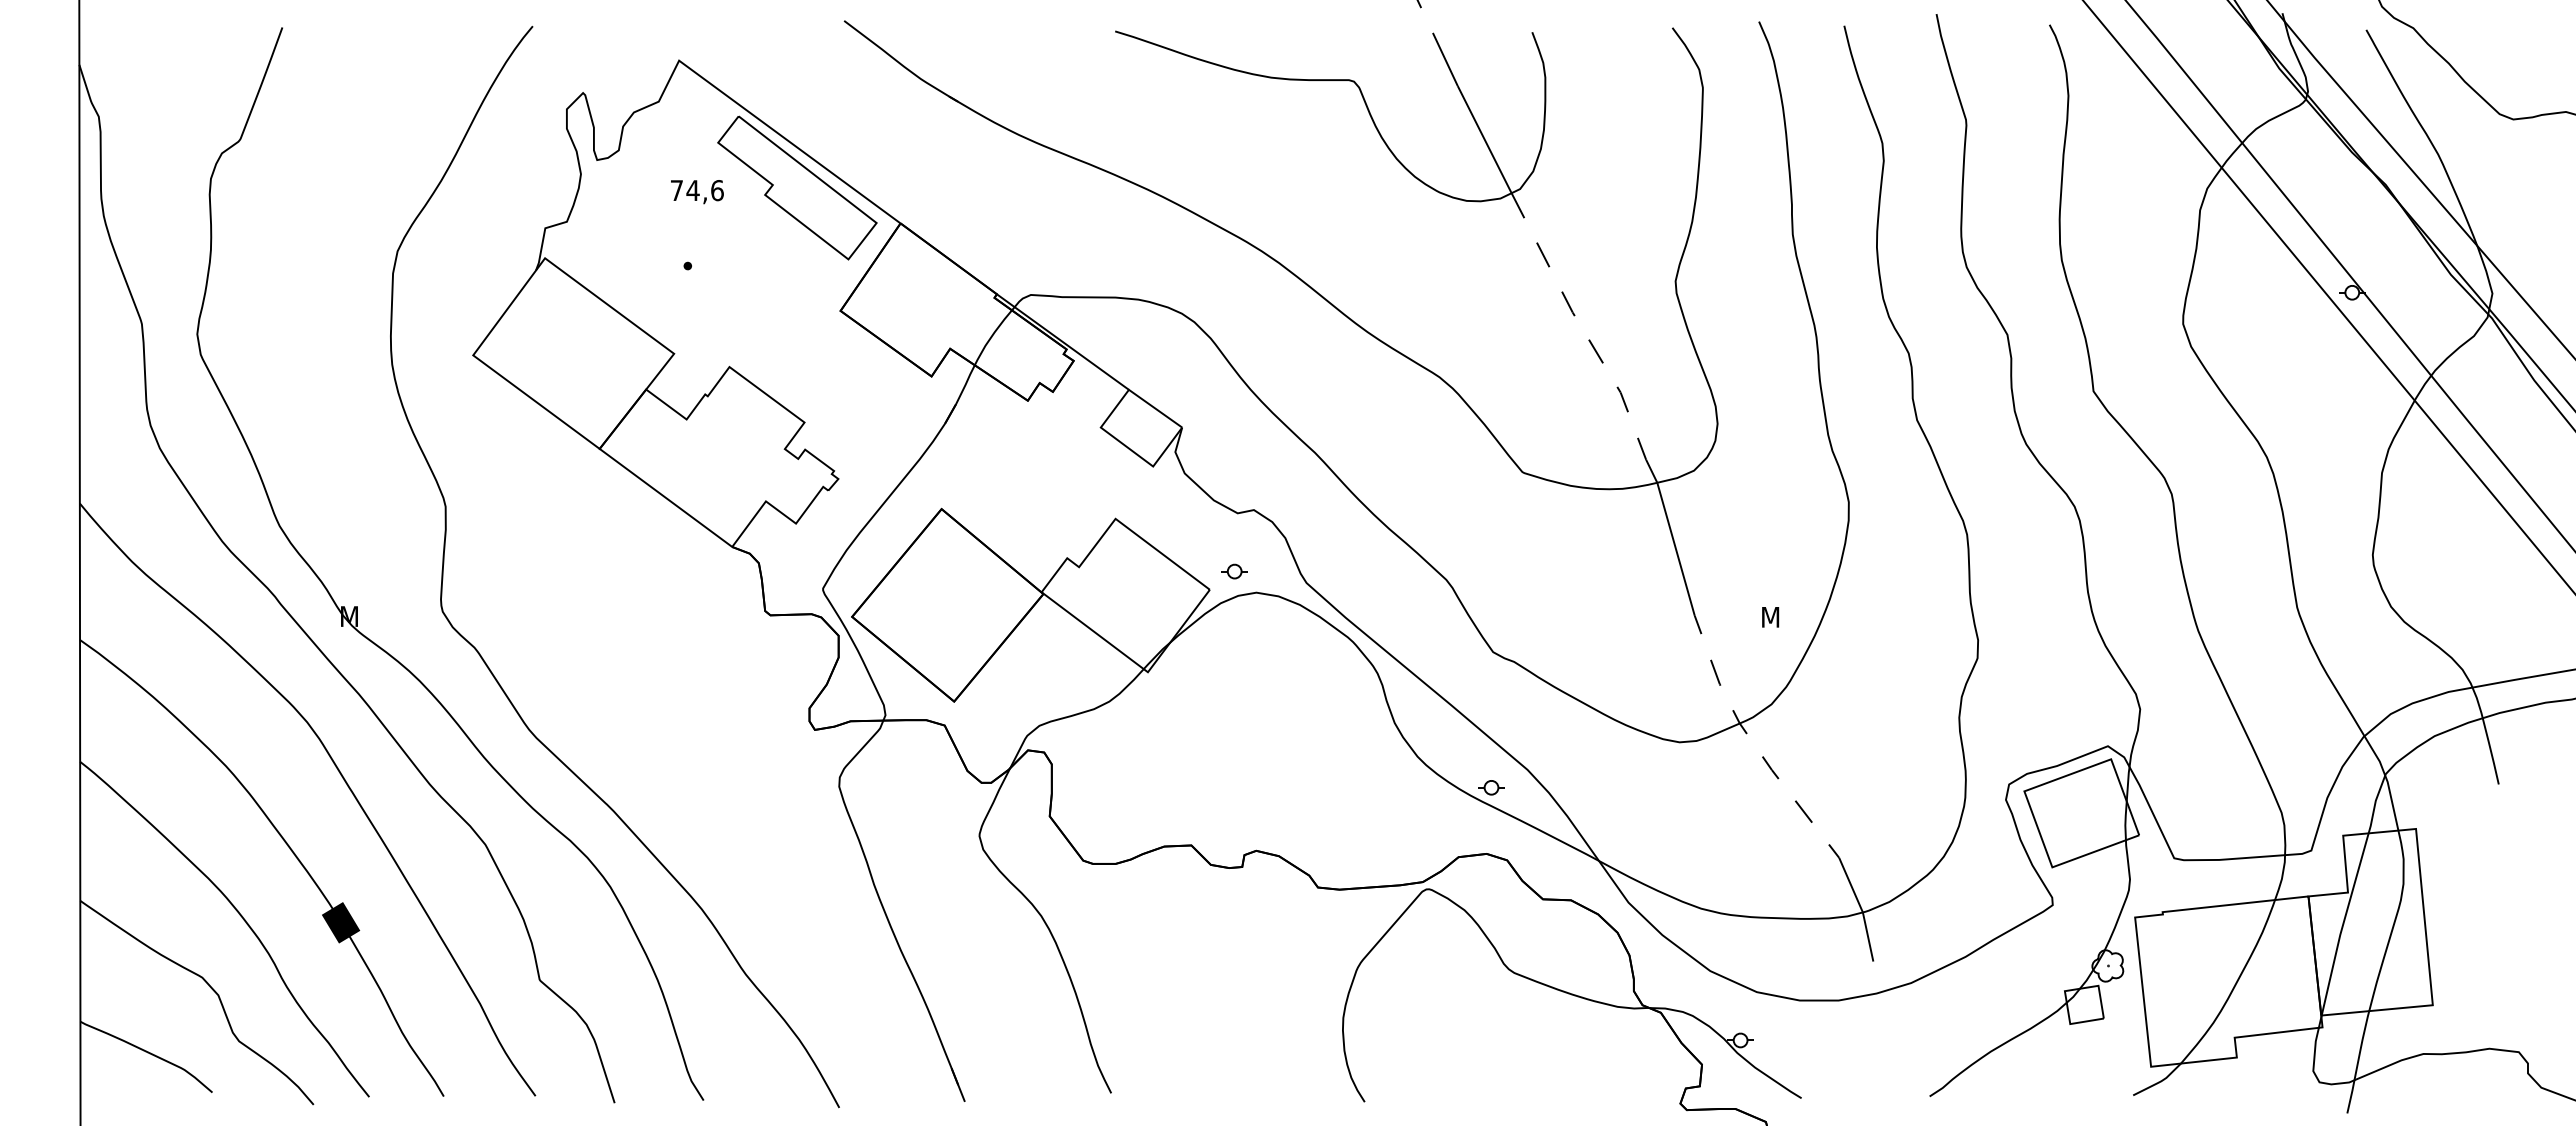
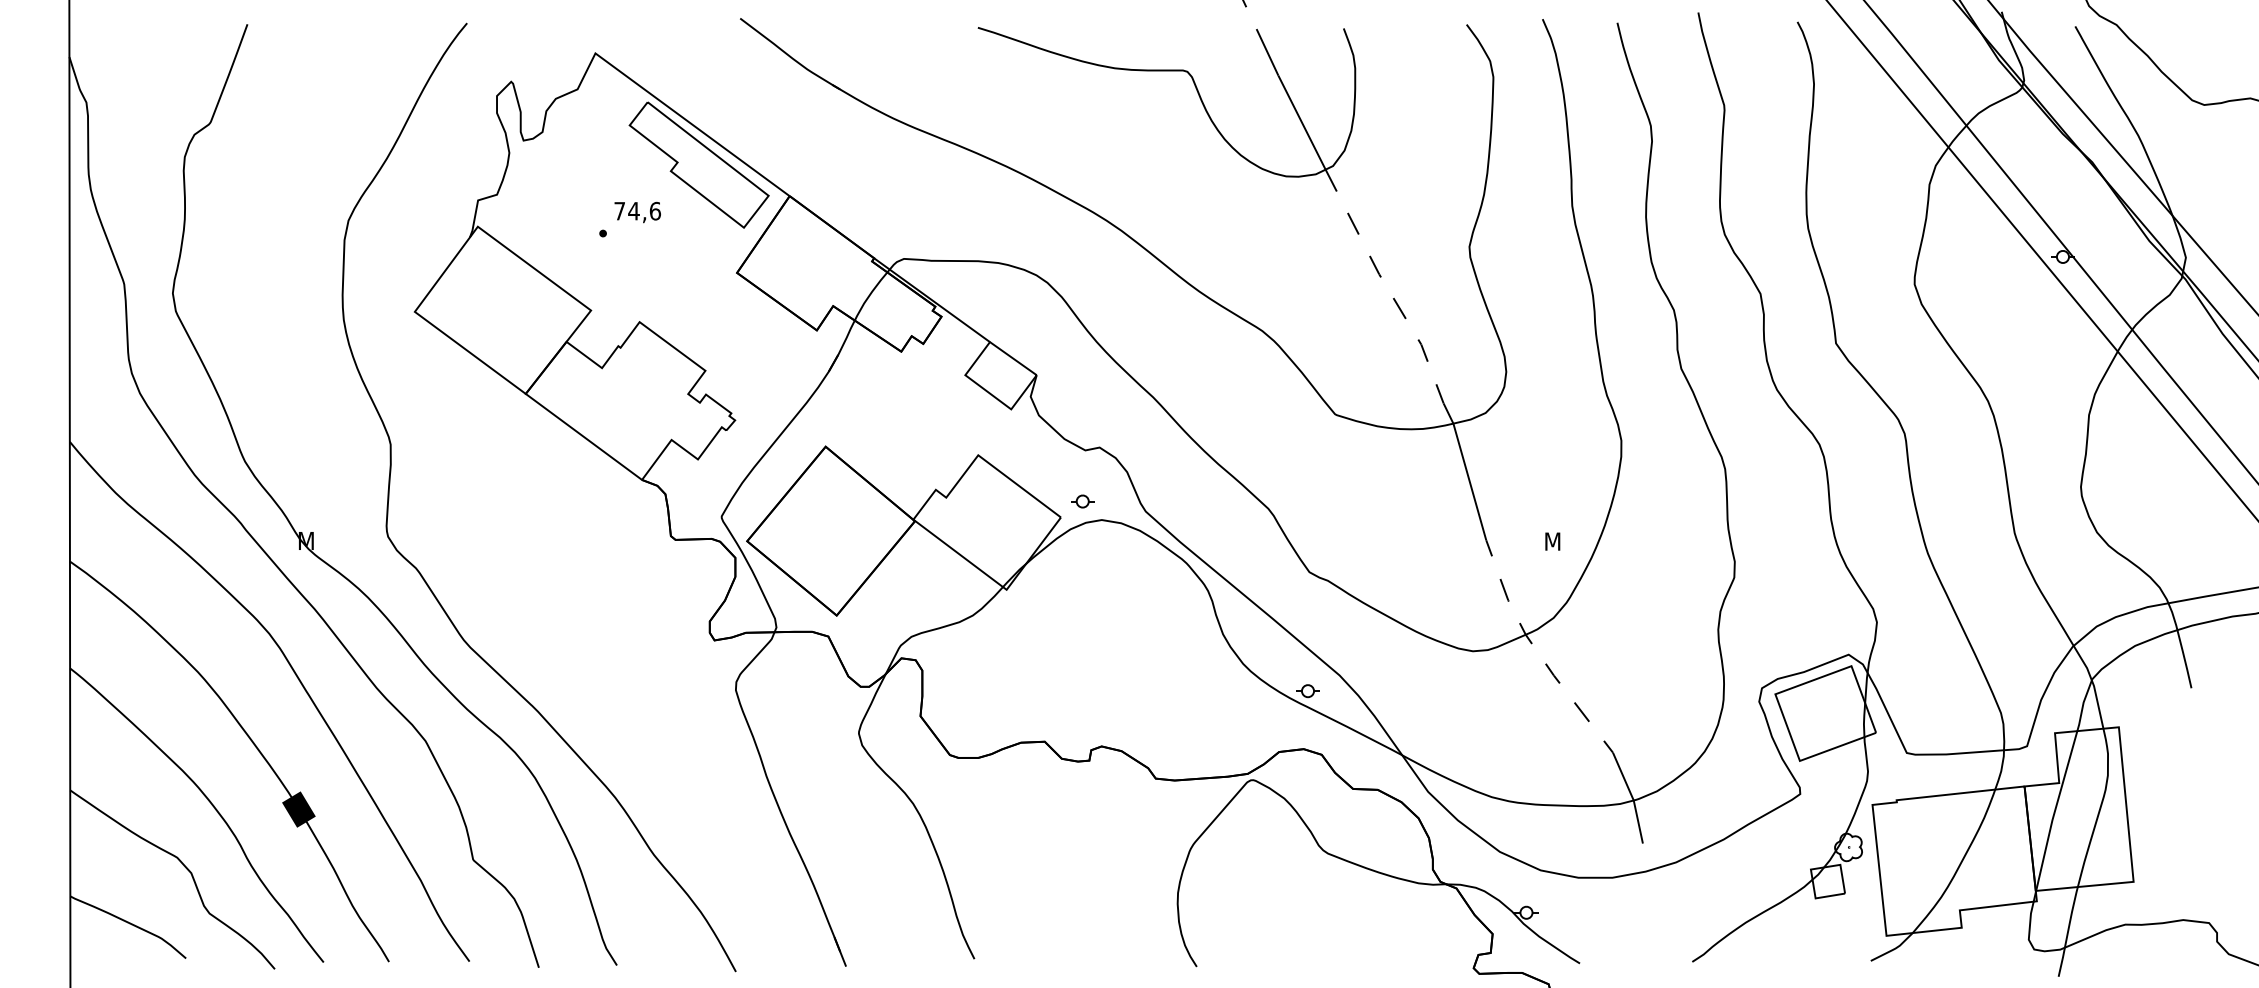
text: (697, 192) -> (637, 212), moved

